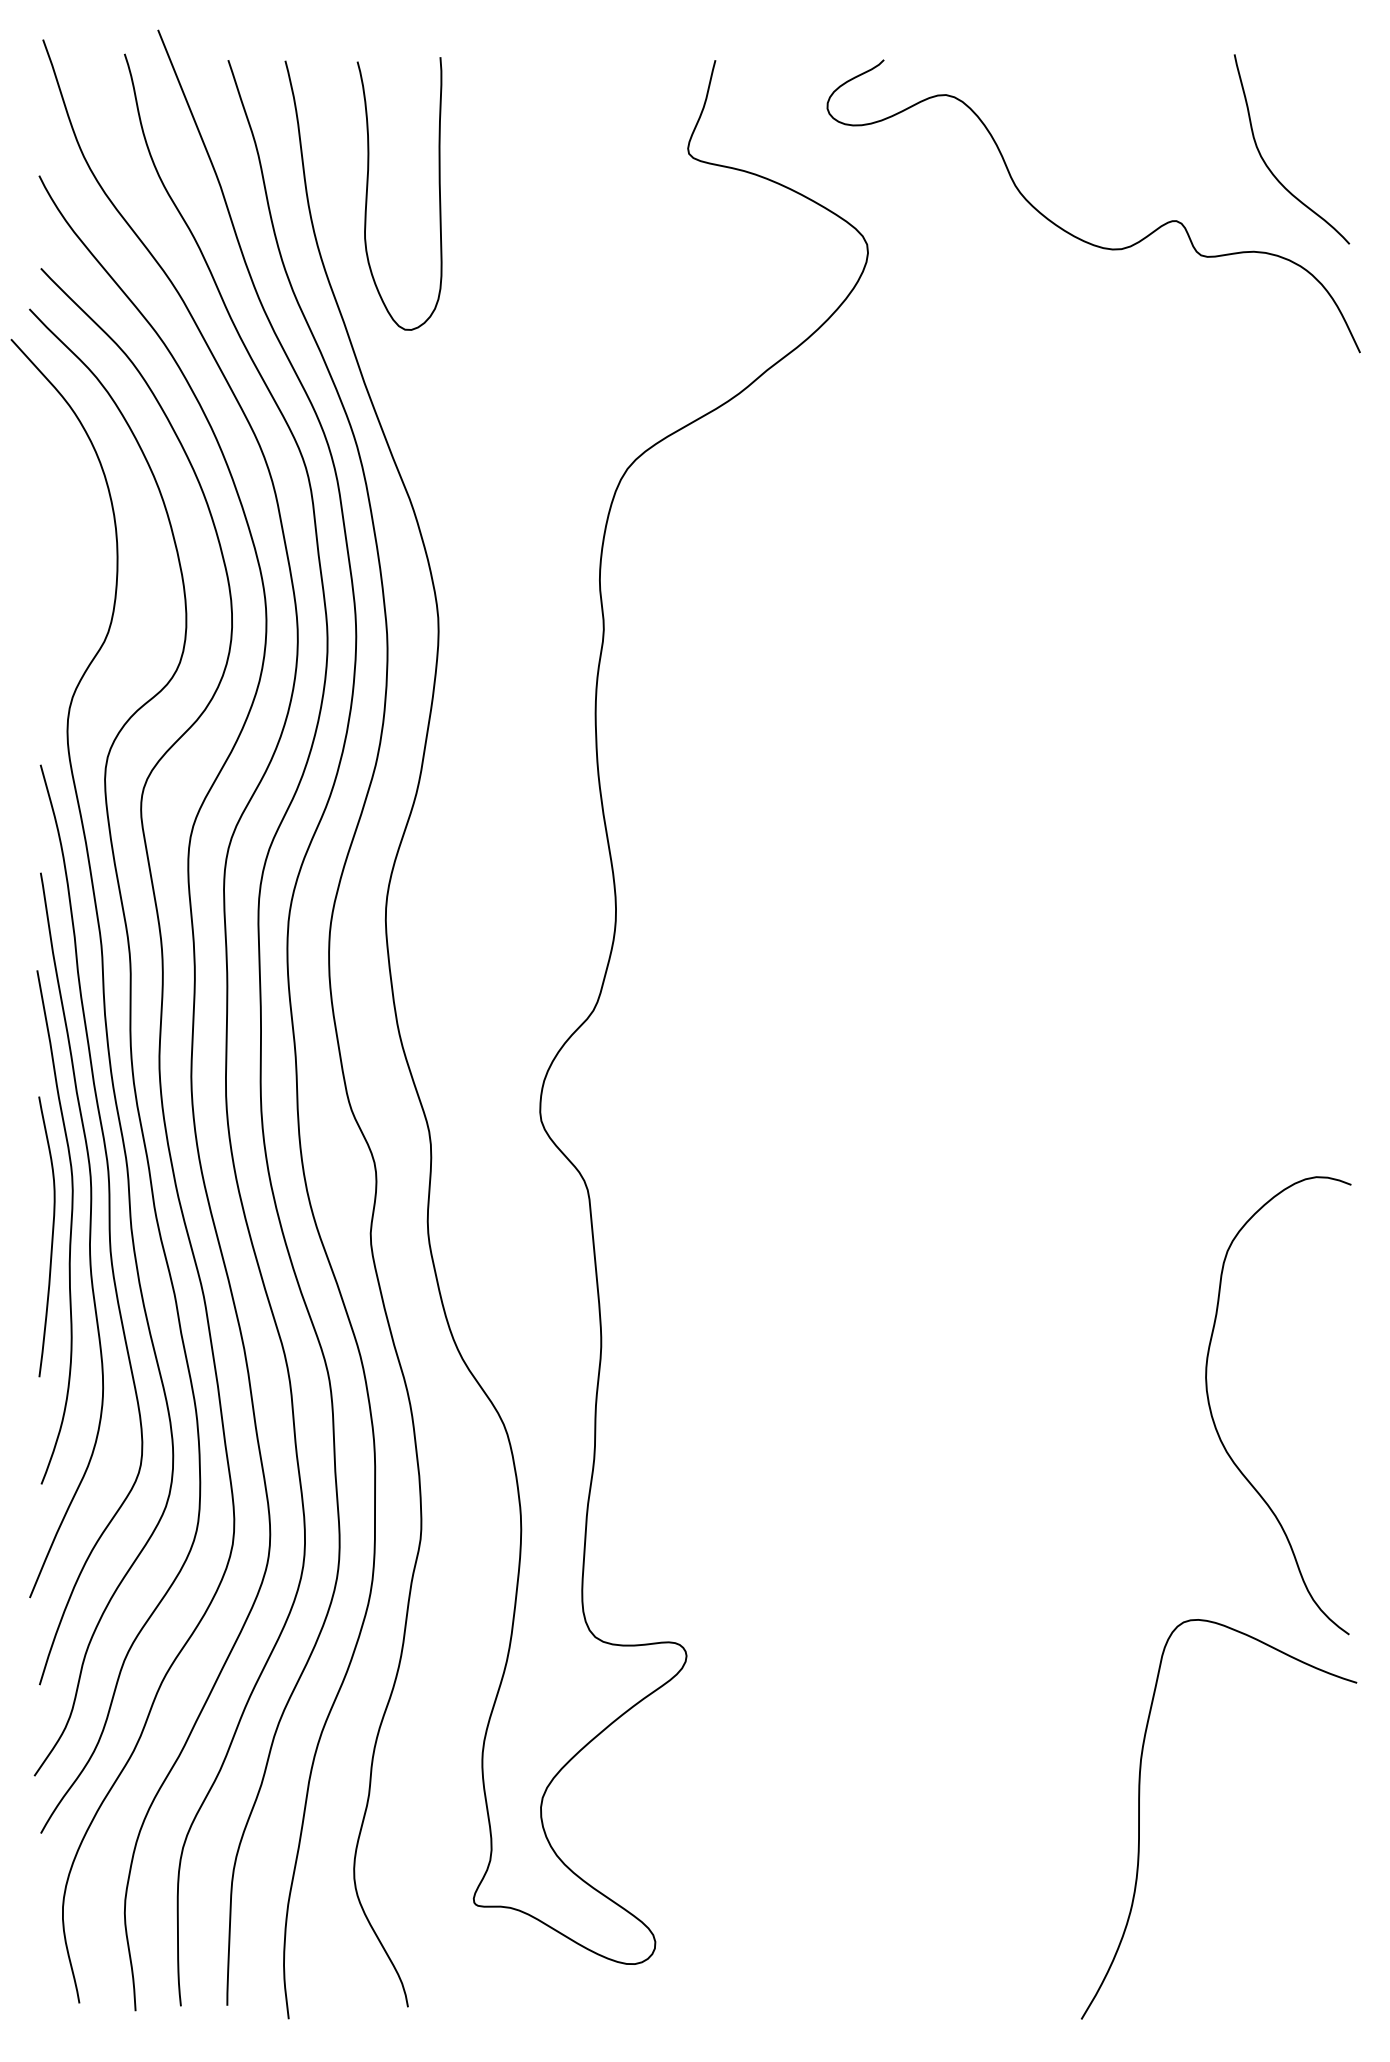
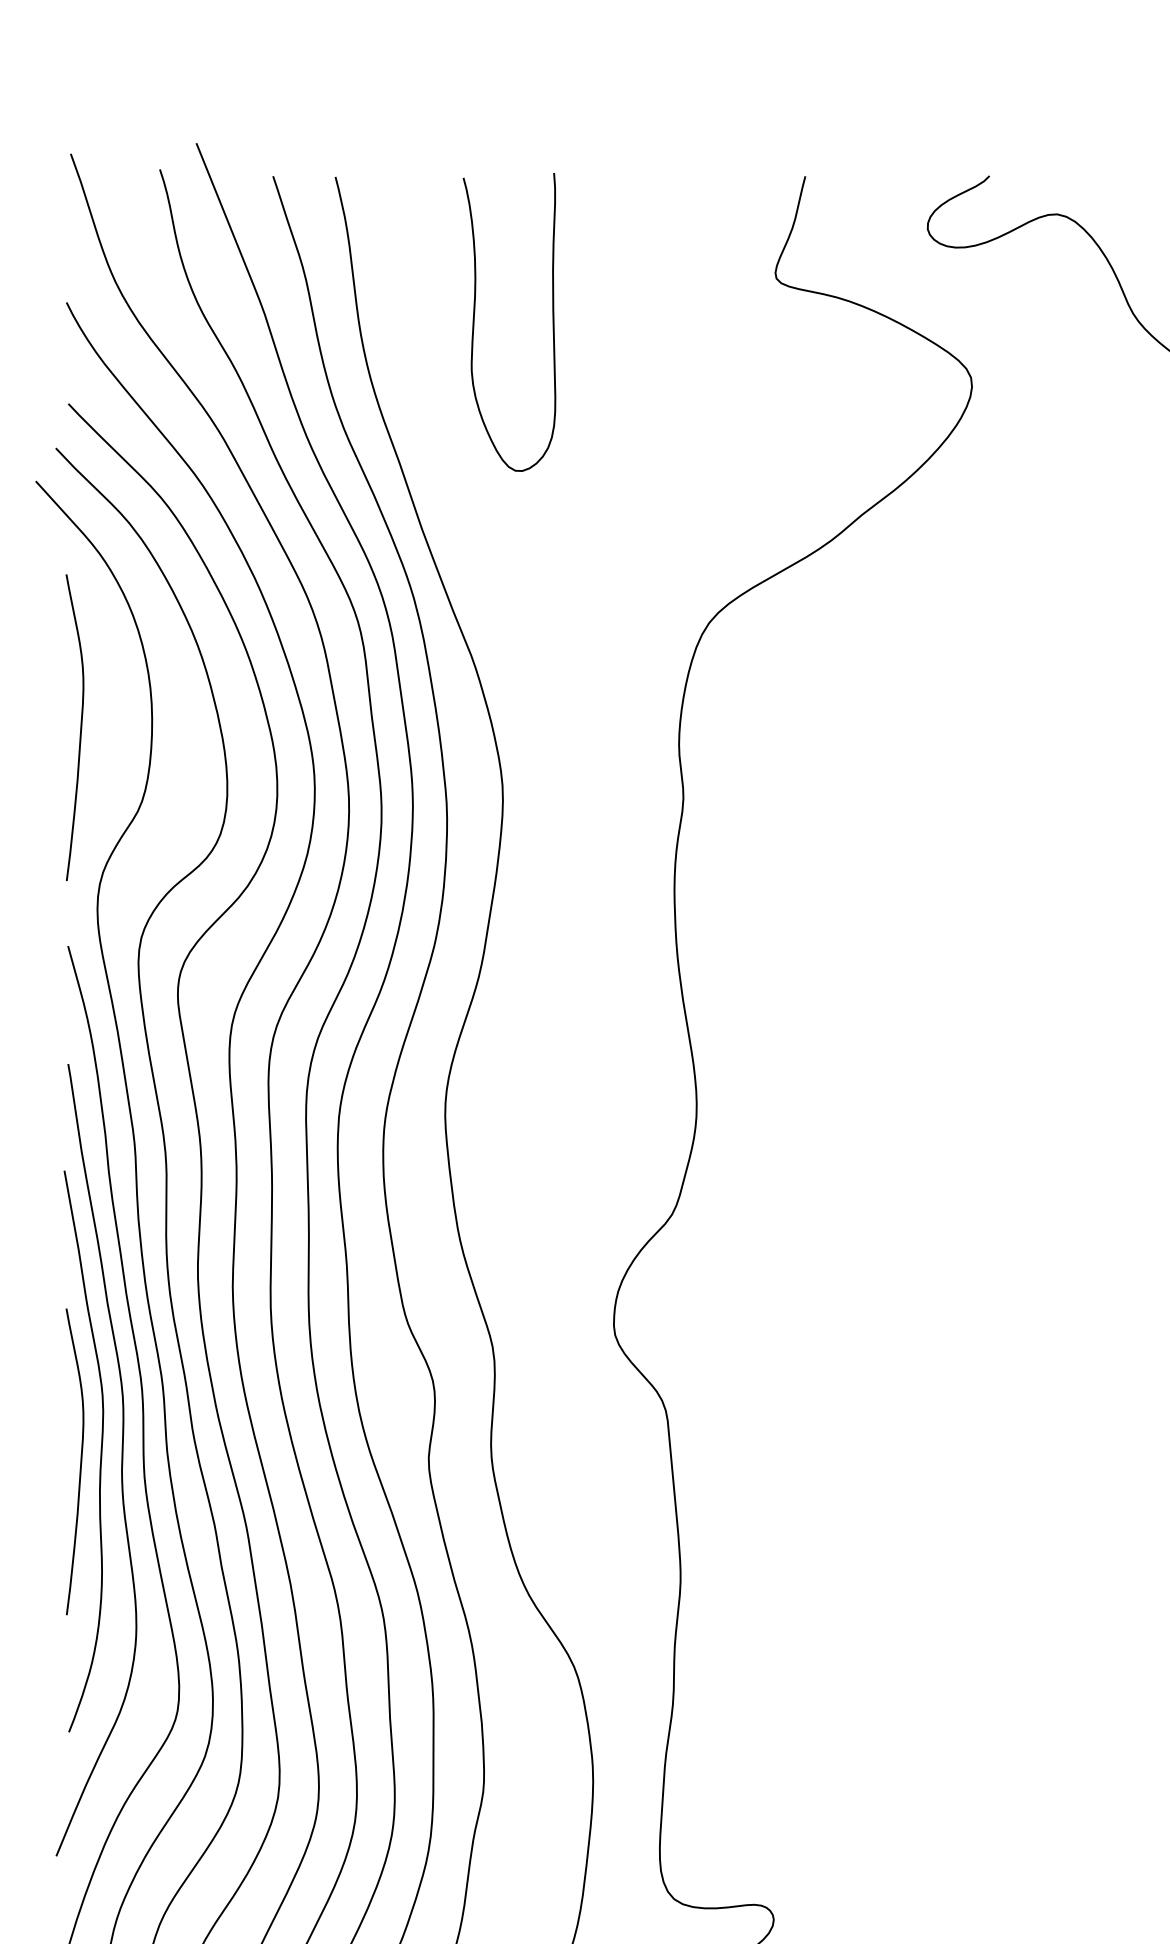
curve: (368, 186) -> (475, 314), moved
curve: (51, 564) -> (79, 727), added

